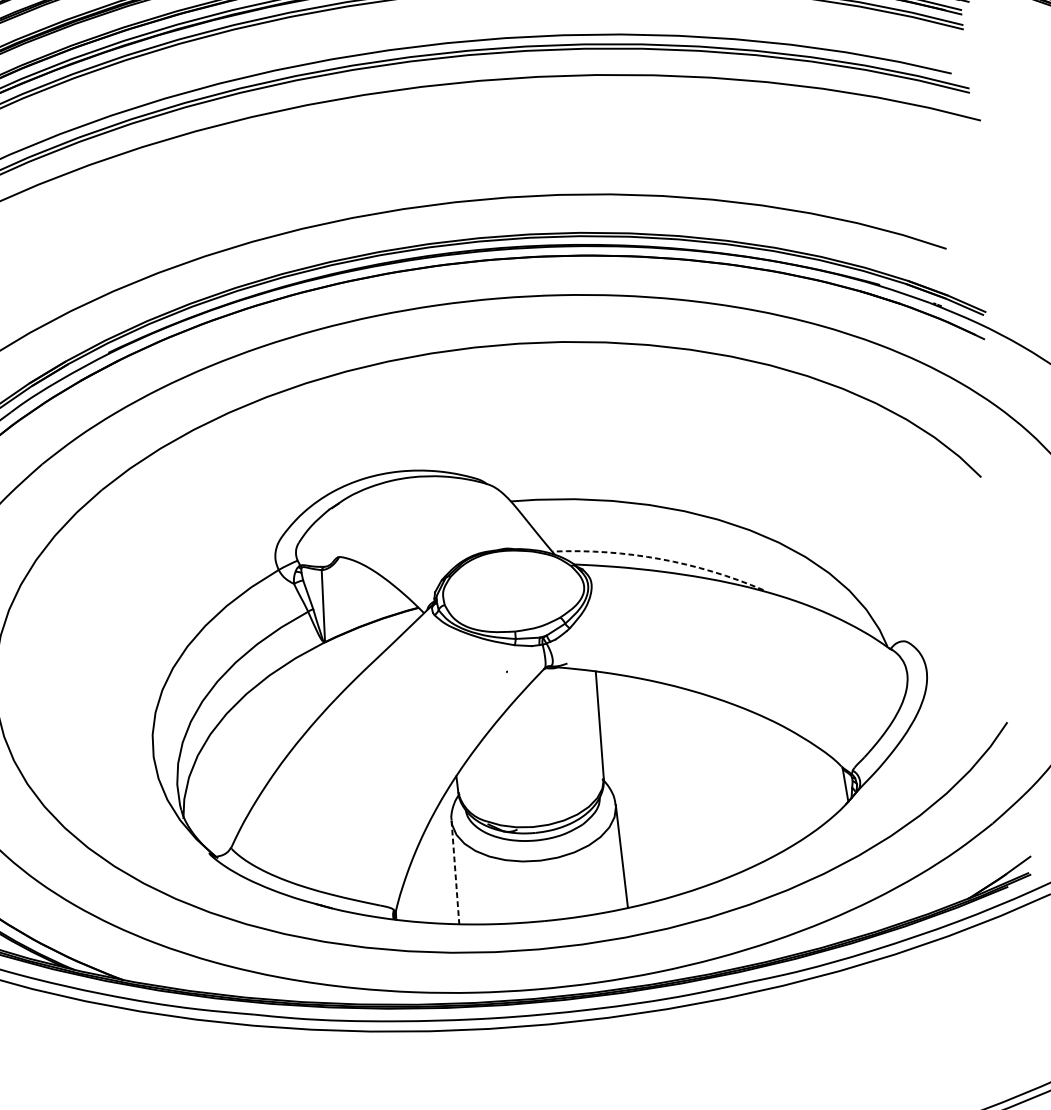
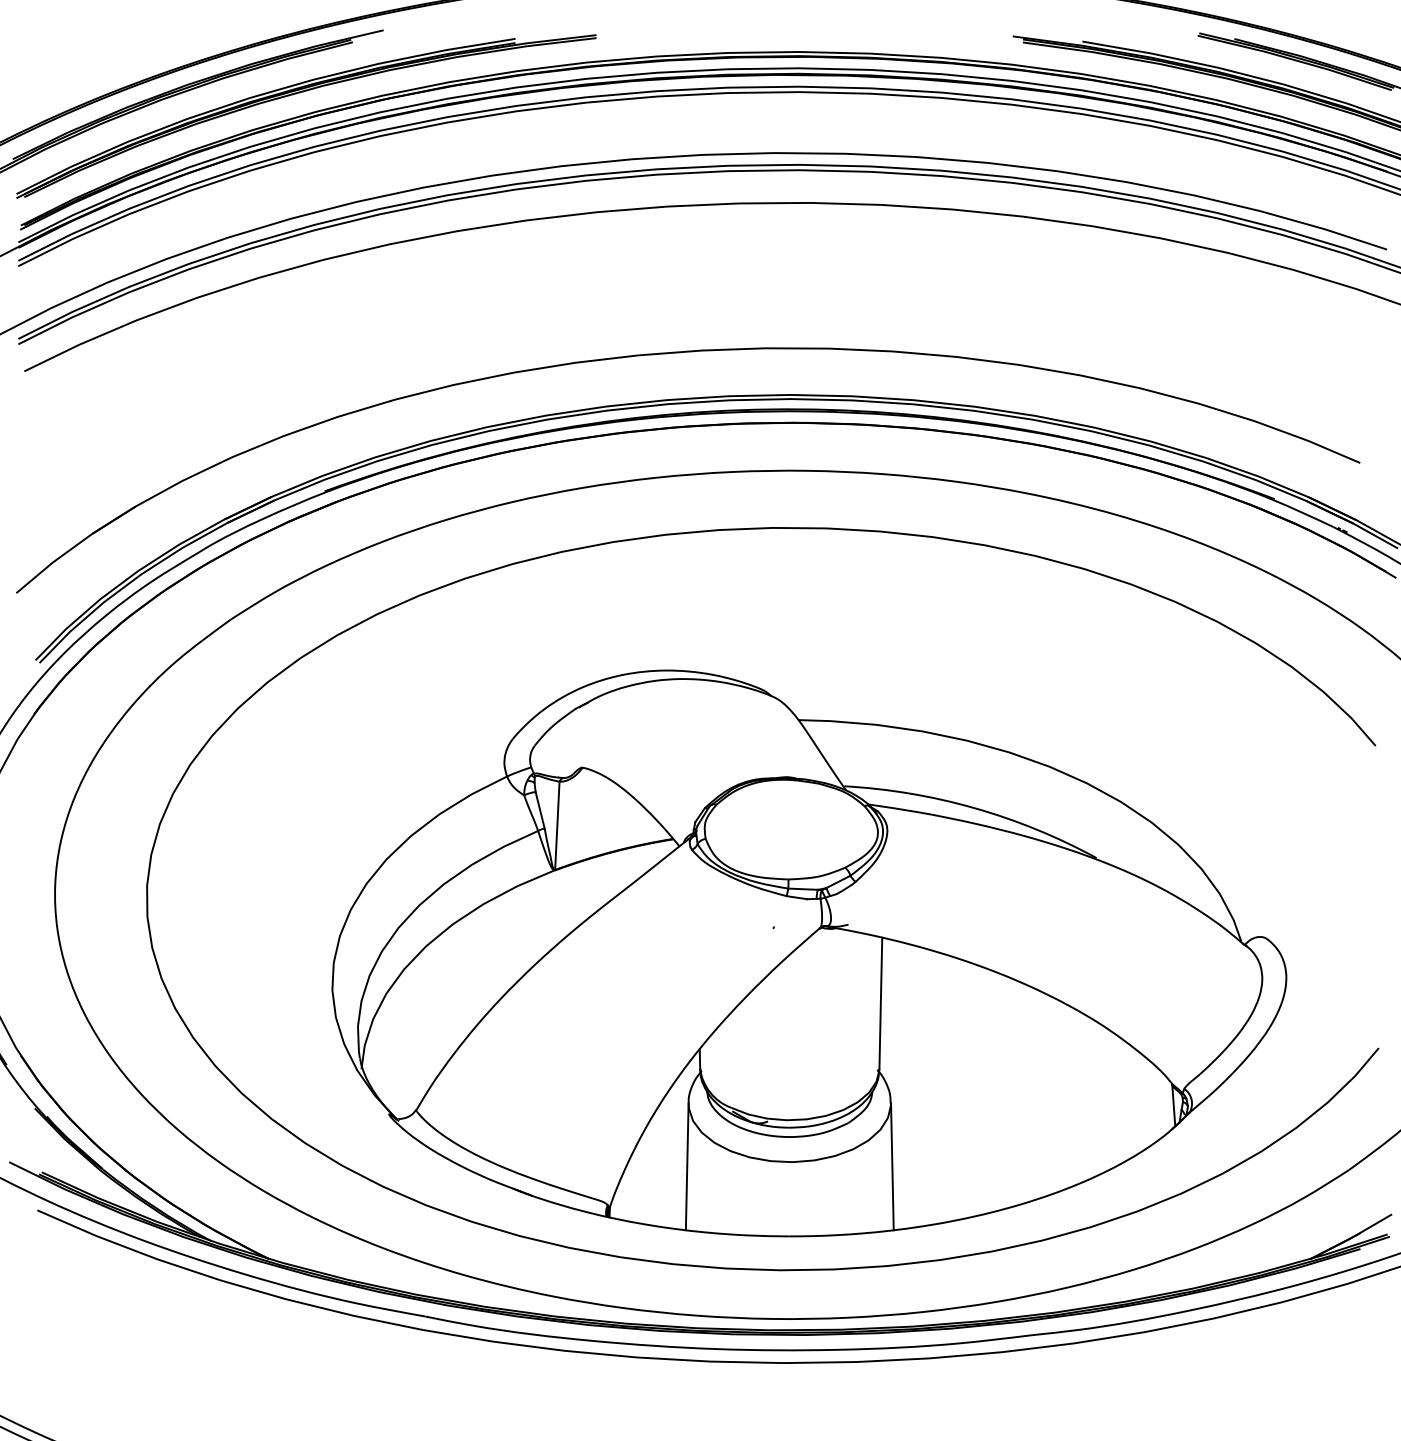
arc: (660, 559) -> (974, 808), dashed -> solid
line: (455, 872) -> (687, 1166), dashed -> solid

